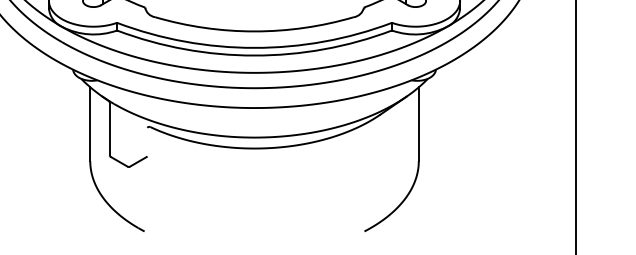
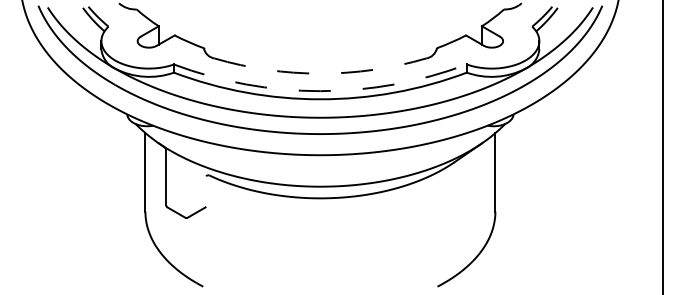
arc: (254, 31) -> (320, 73), solid -> dashed
arc: (254, 48) -> (320, 91), solid -> dashed

